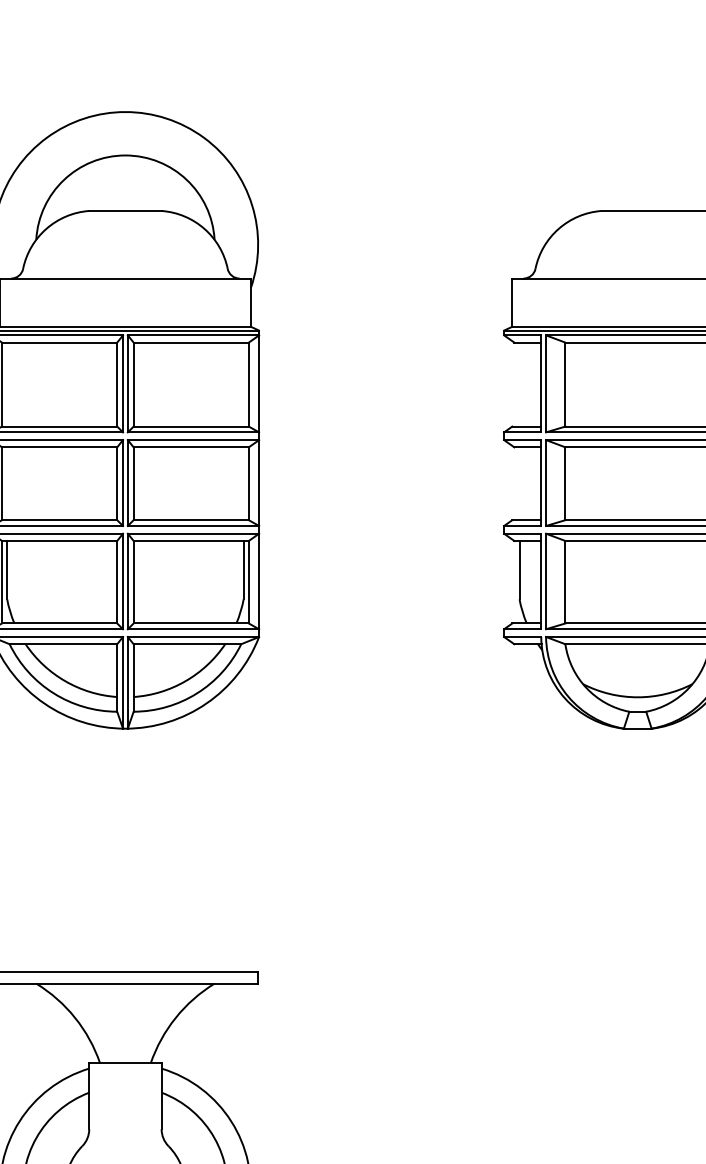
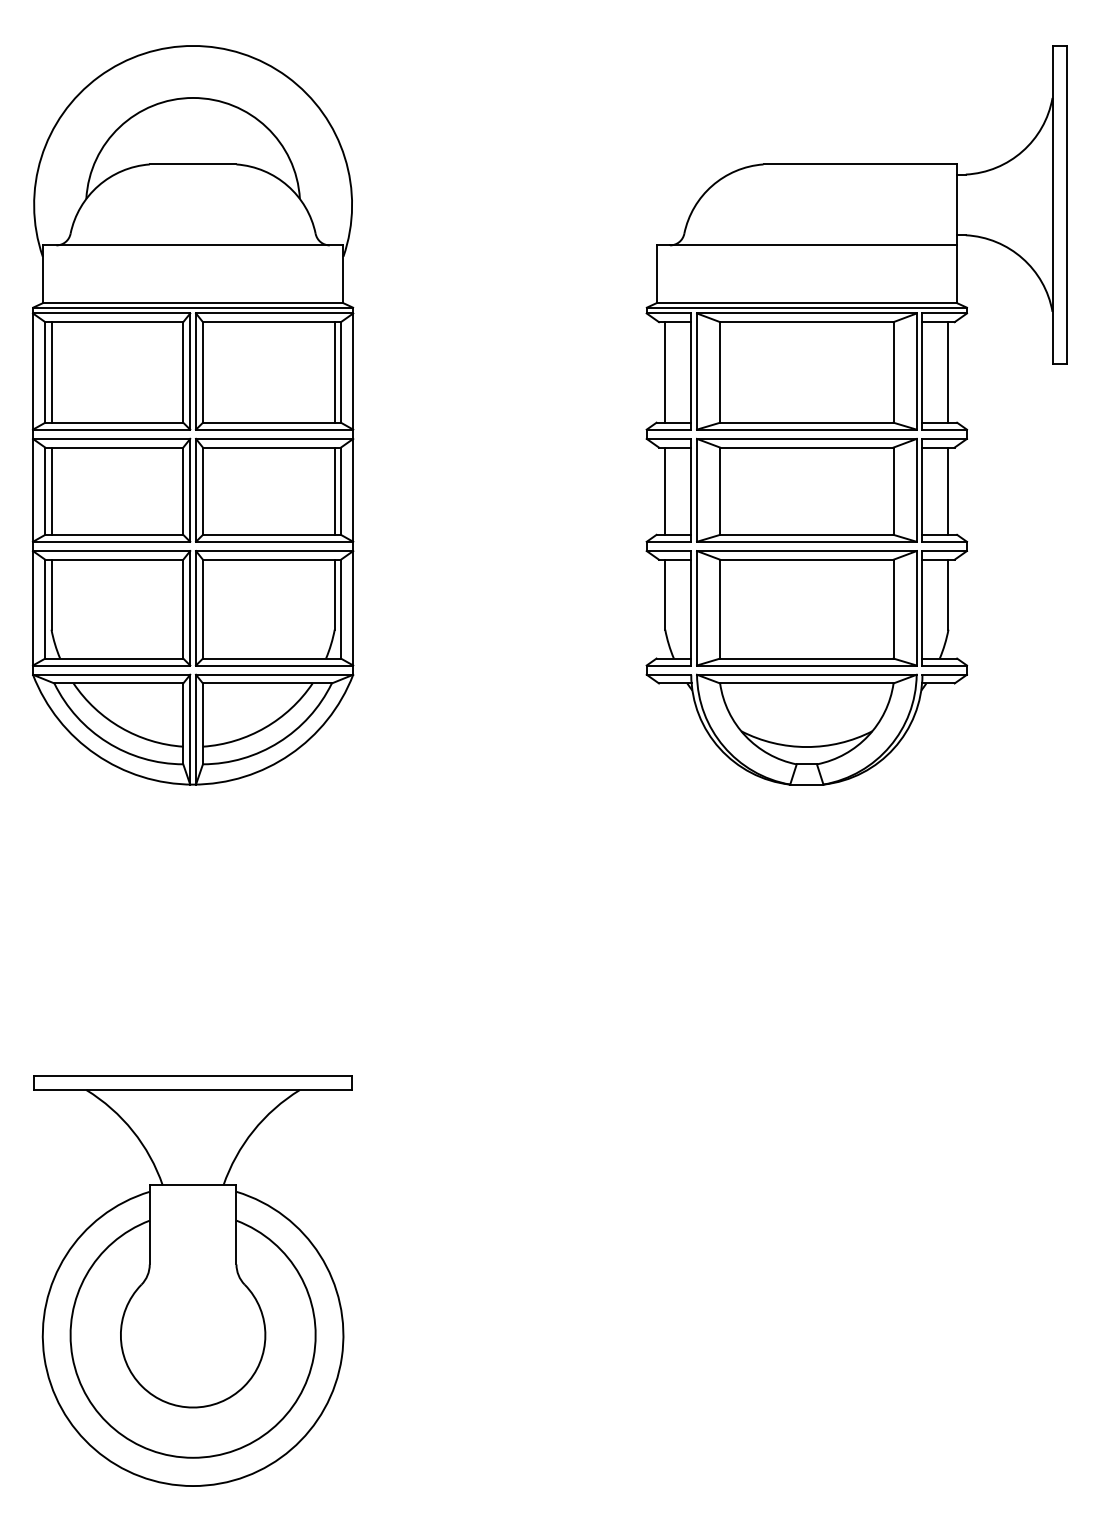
line: (7, 384) -> (51, 372), added
line: (243, 384) -> (334, 372), added
line: (519, 384) -> (665, 372), added
line: (7, 483) -> (51, 490), added
line: (243, 483) -> (334, 490), added
line: (519, 483) -> (665, 490), added

